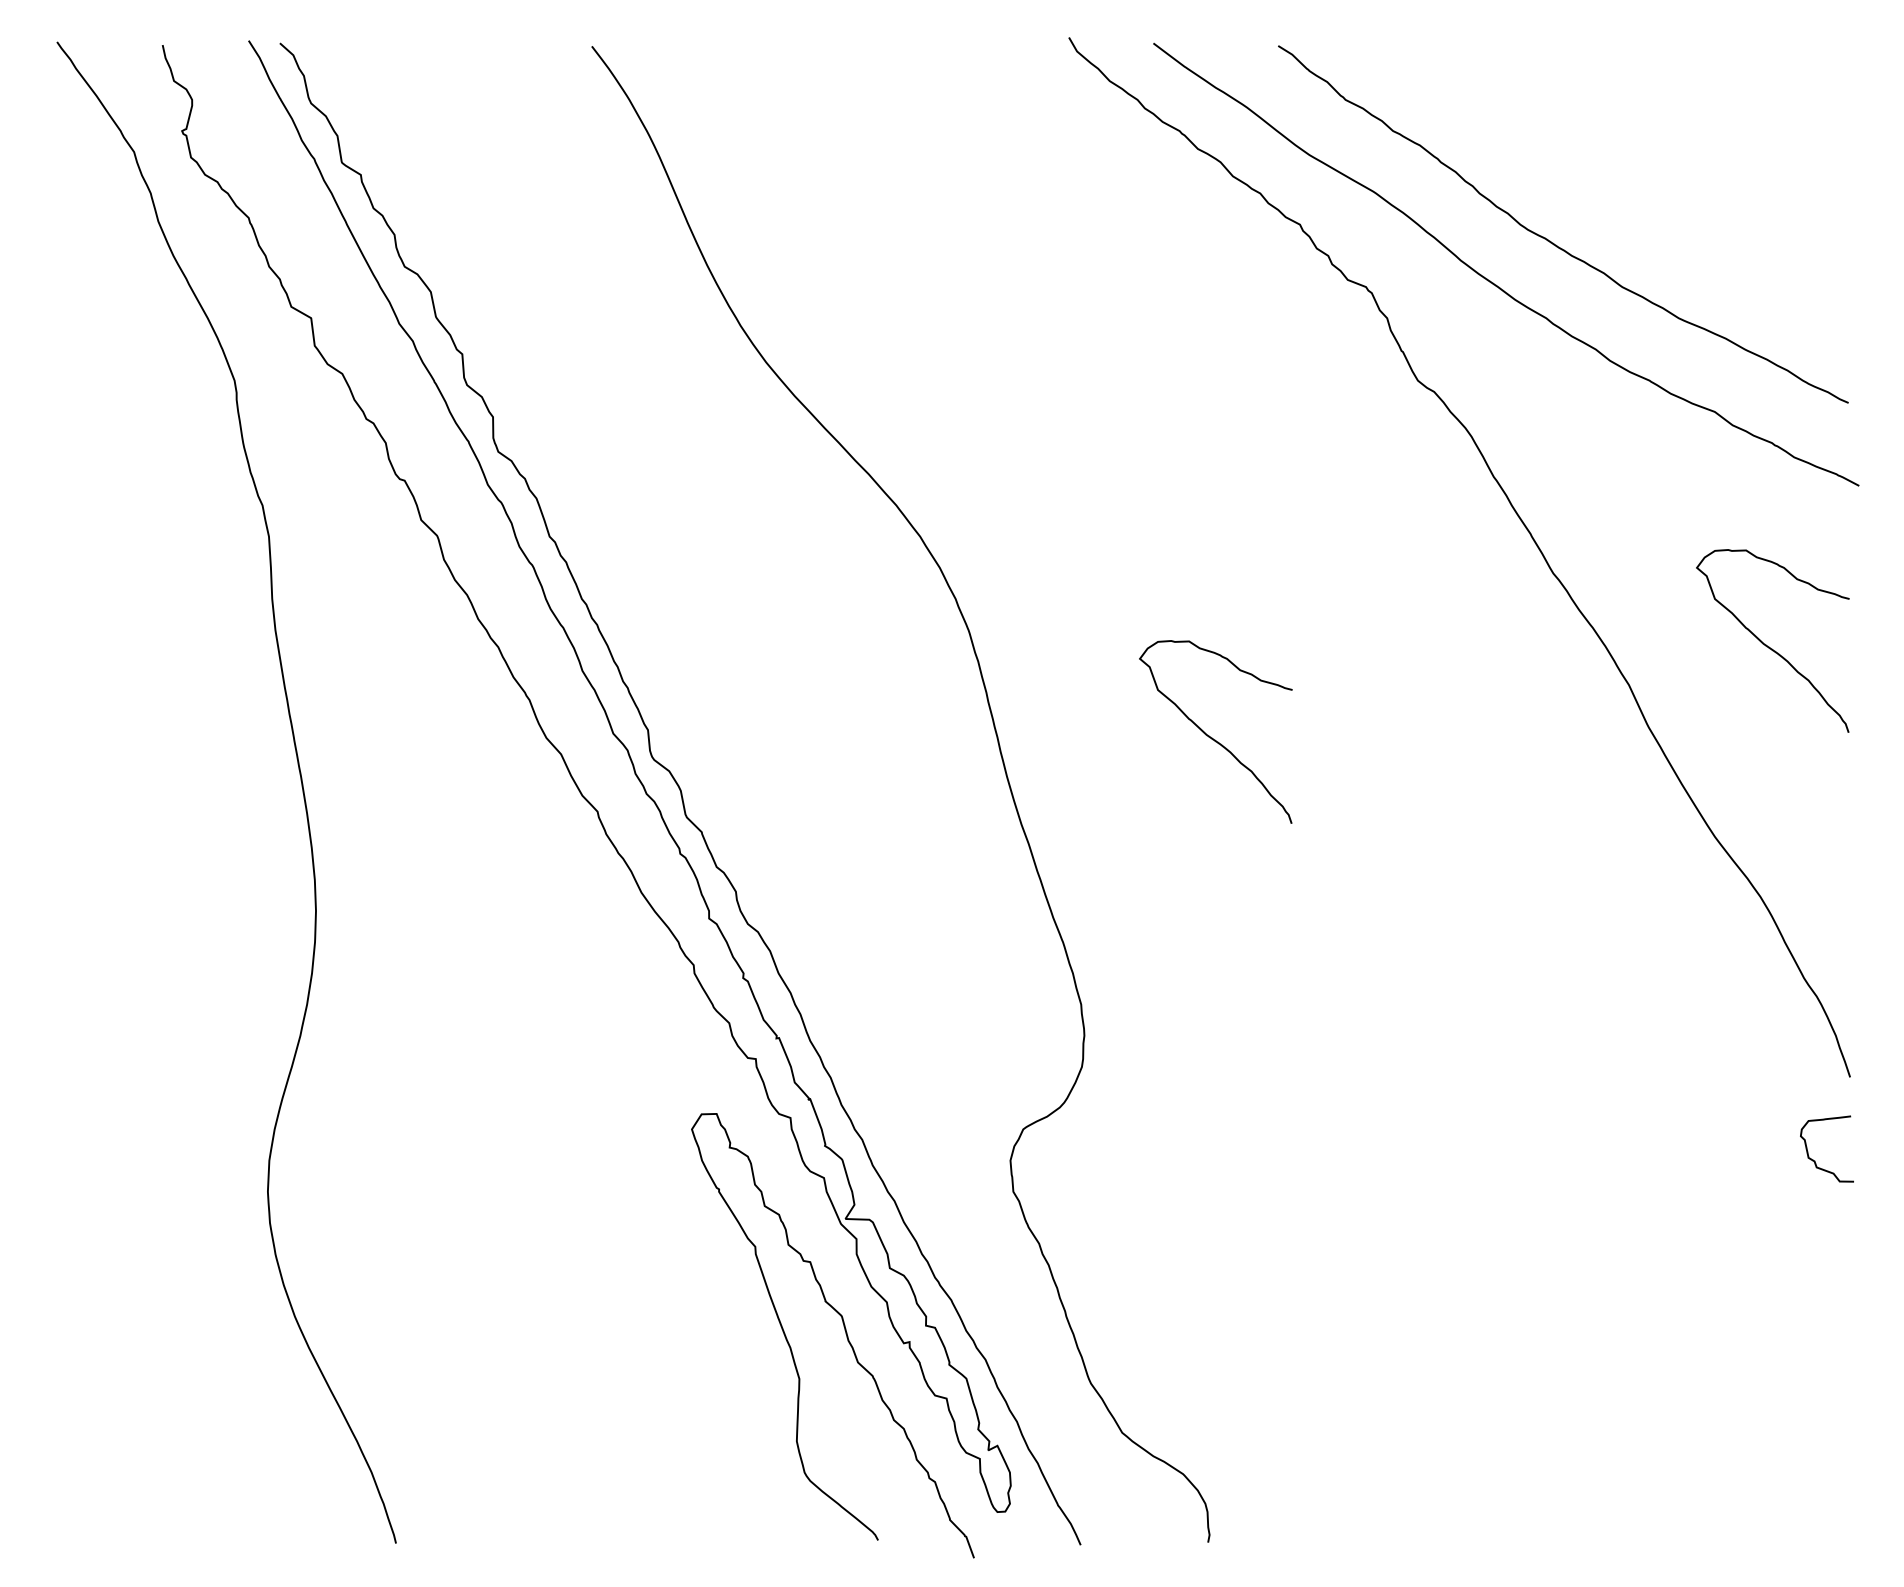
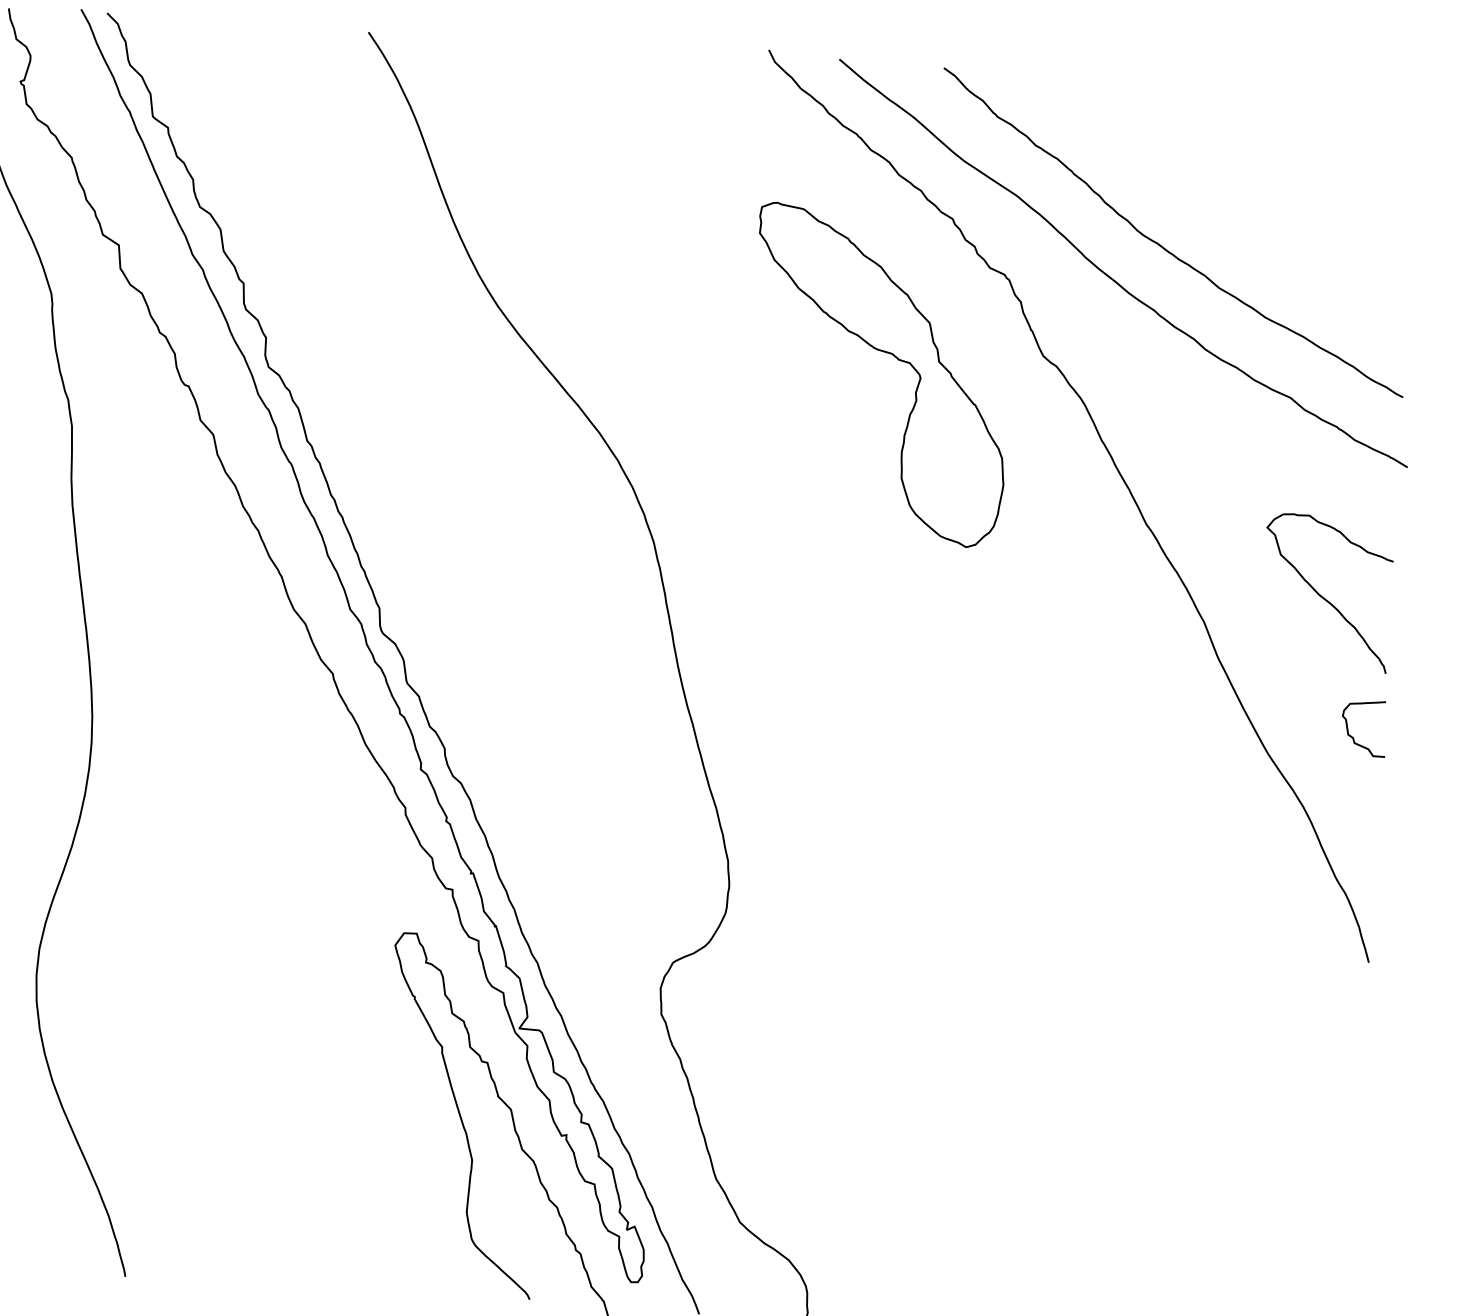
part: (1232, 389) -> (887, 353), added
curve: (1212, 737) -> (852, 644), removed
curve: (1815, 1160) -> (1353, 737), moved

